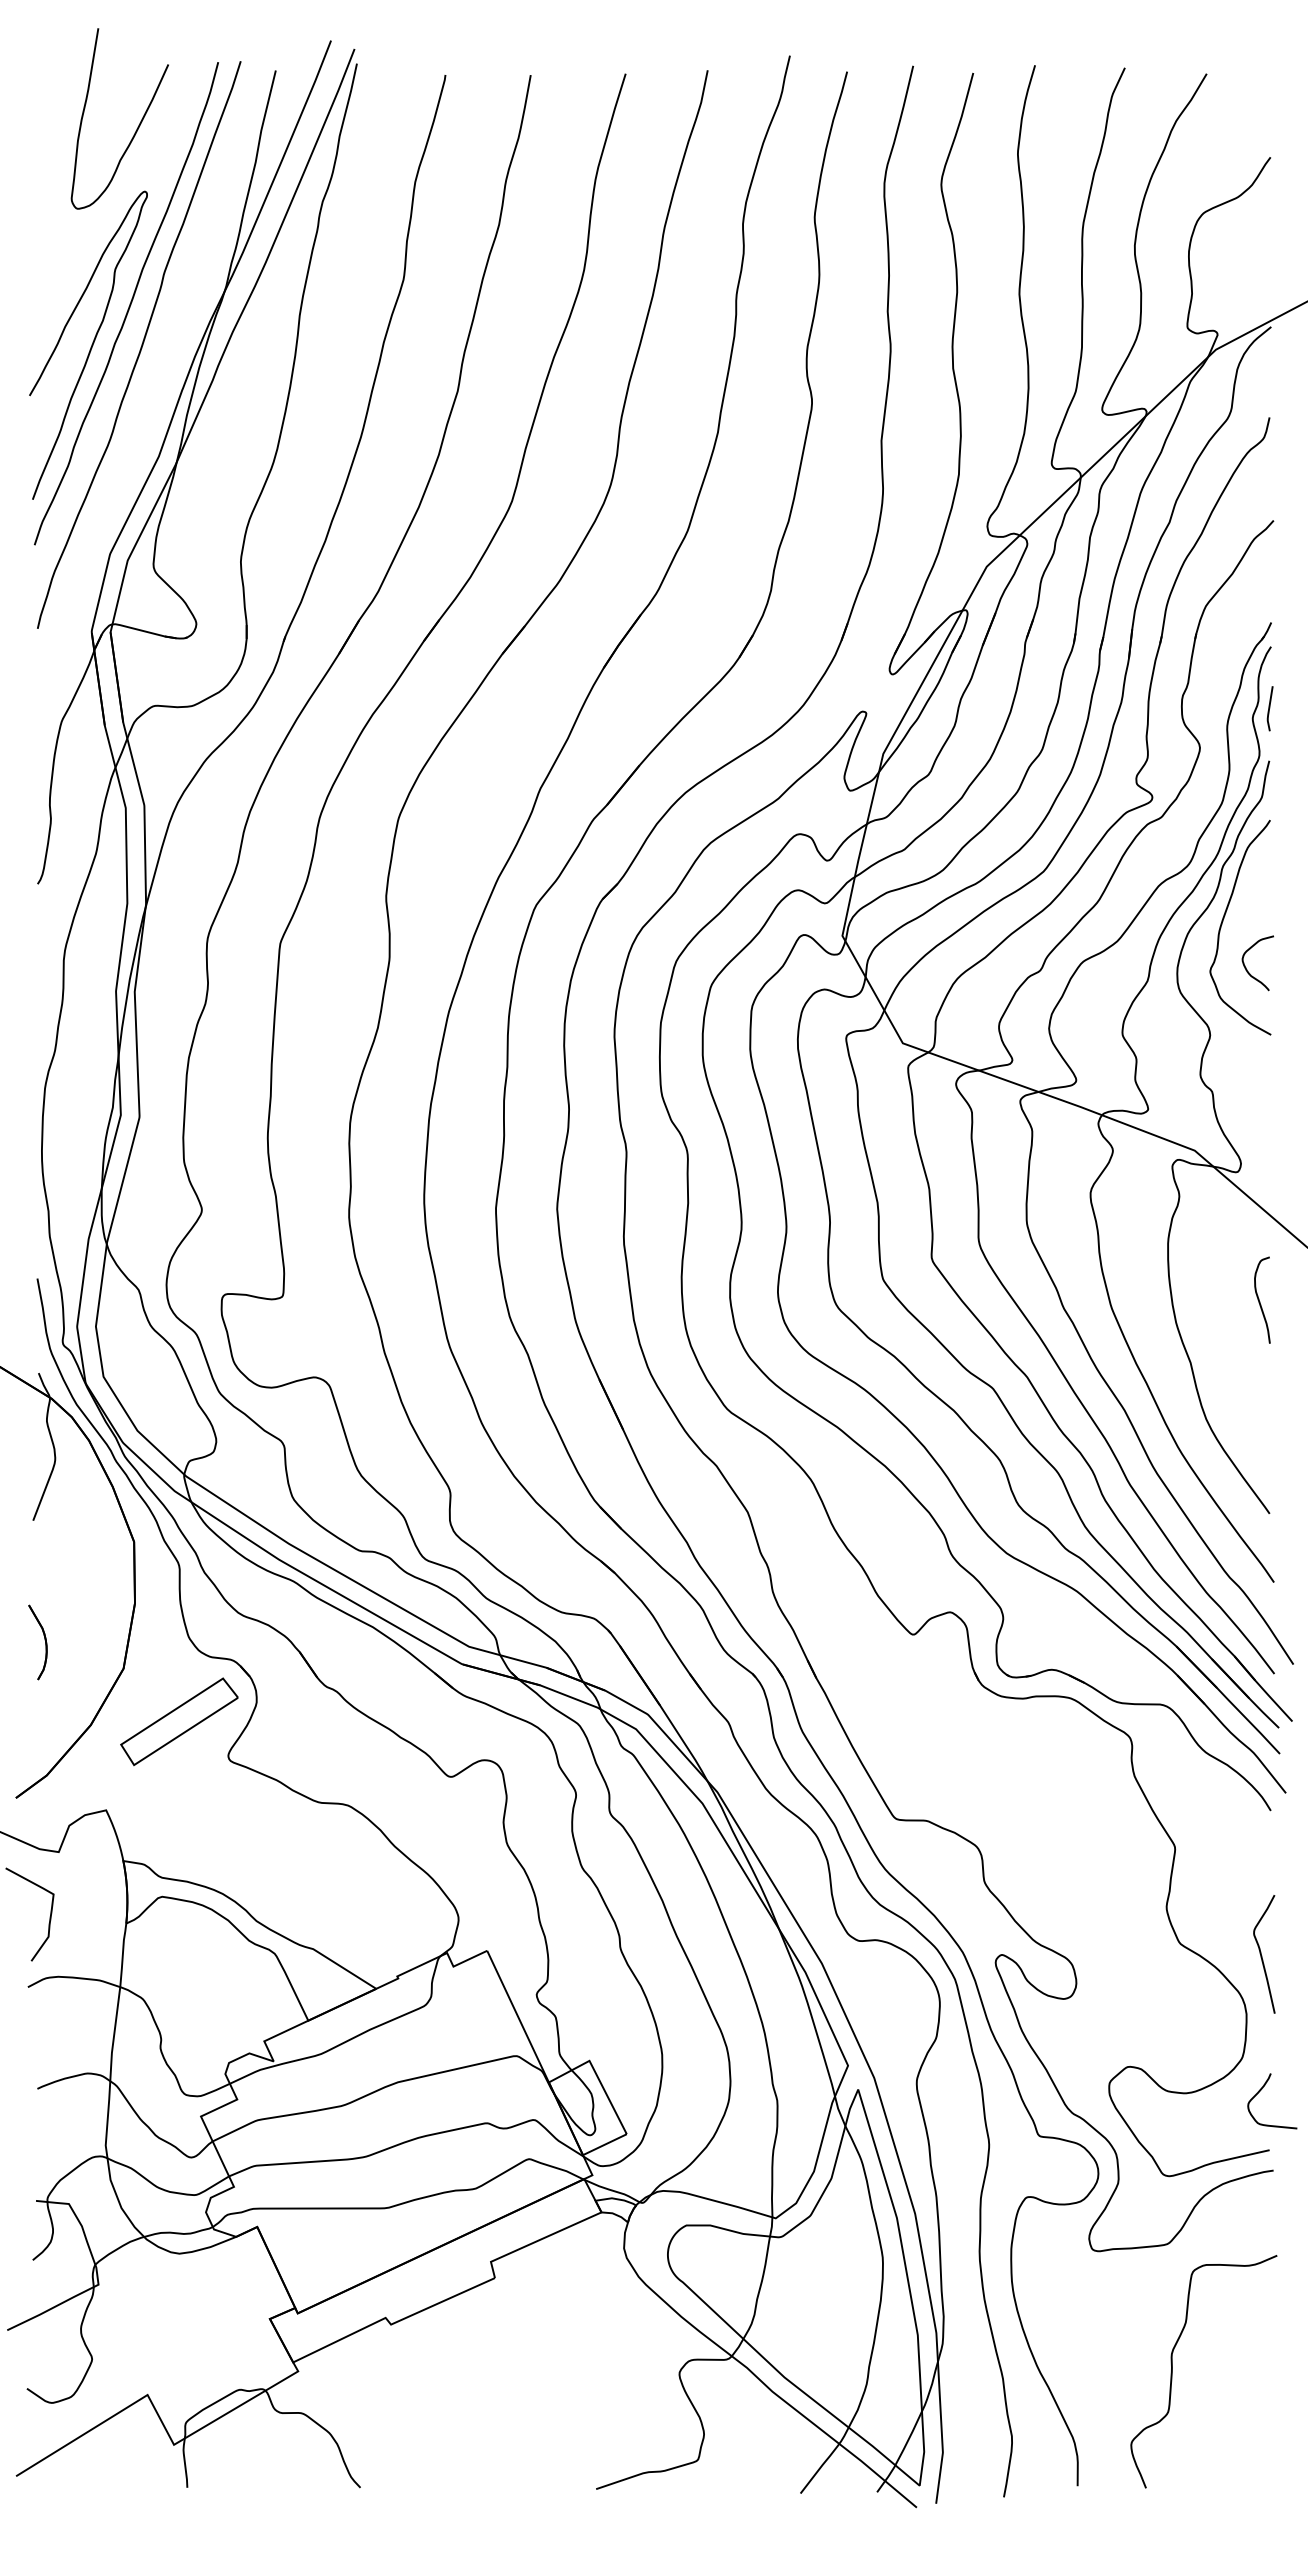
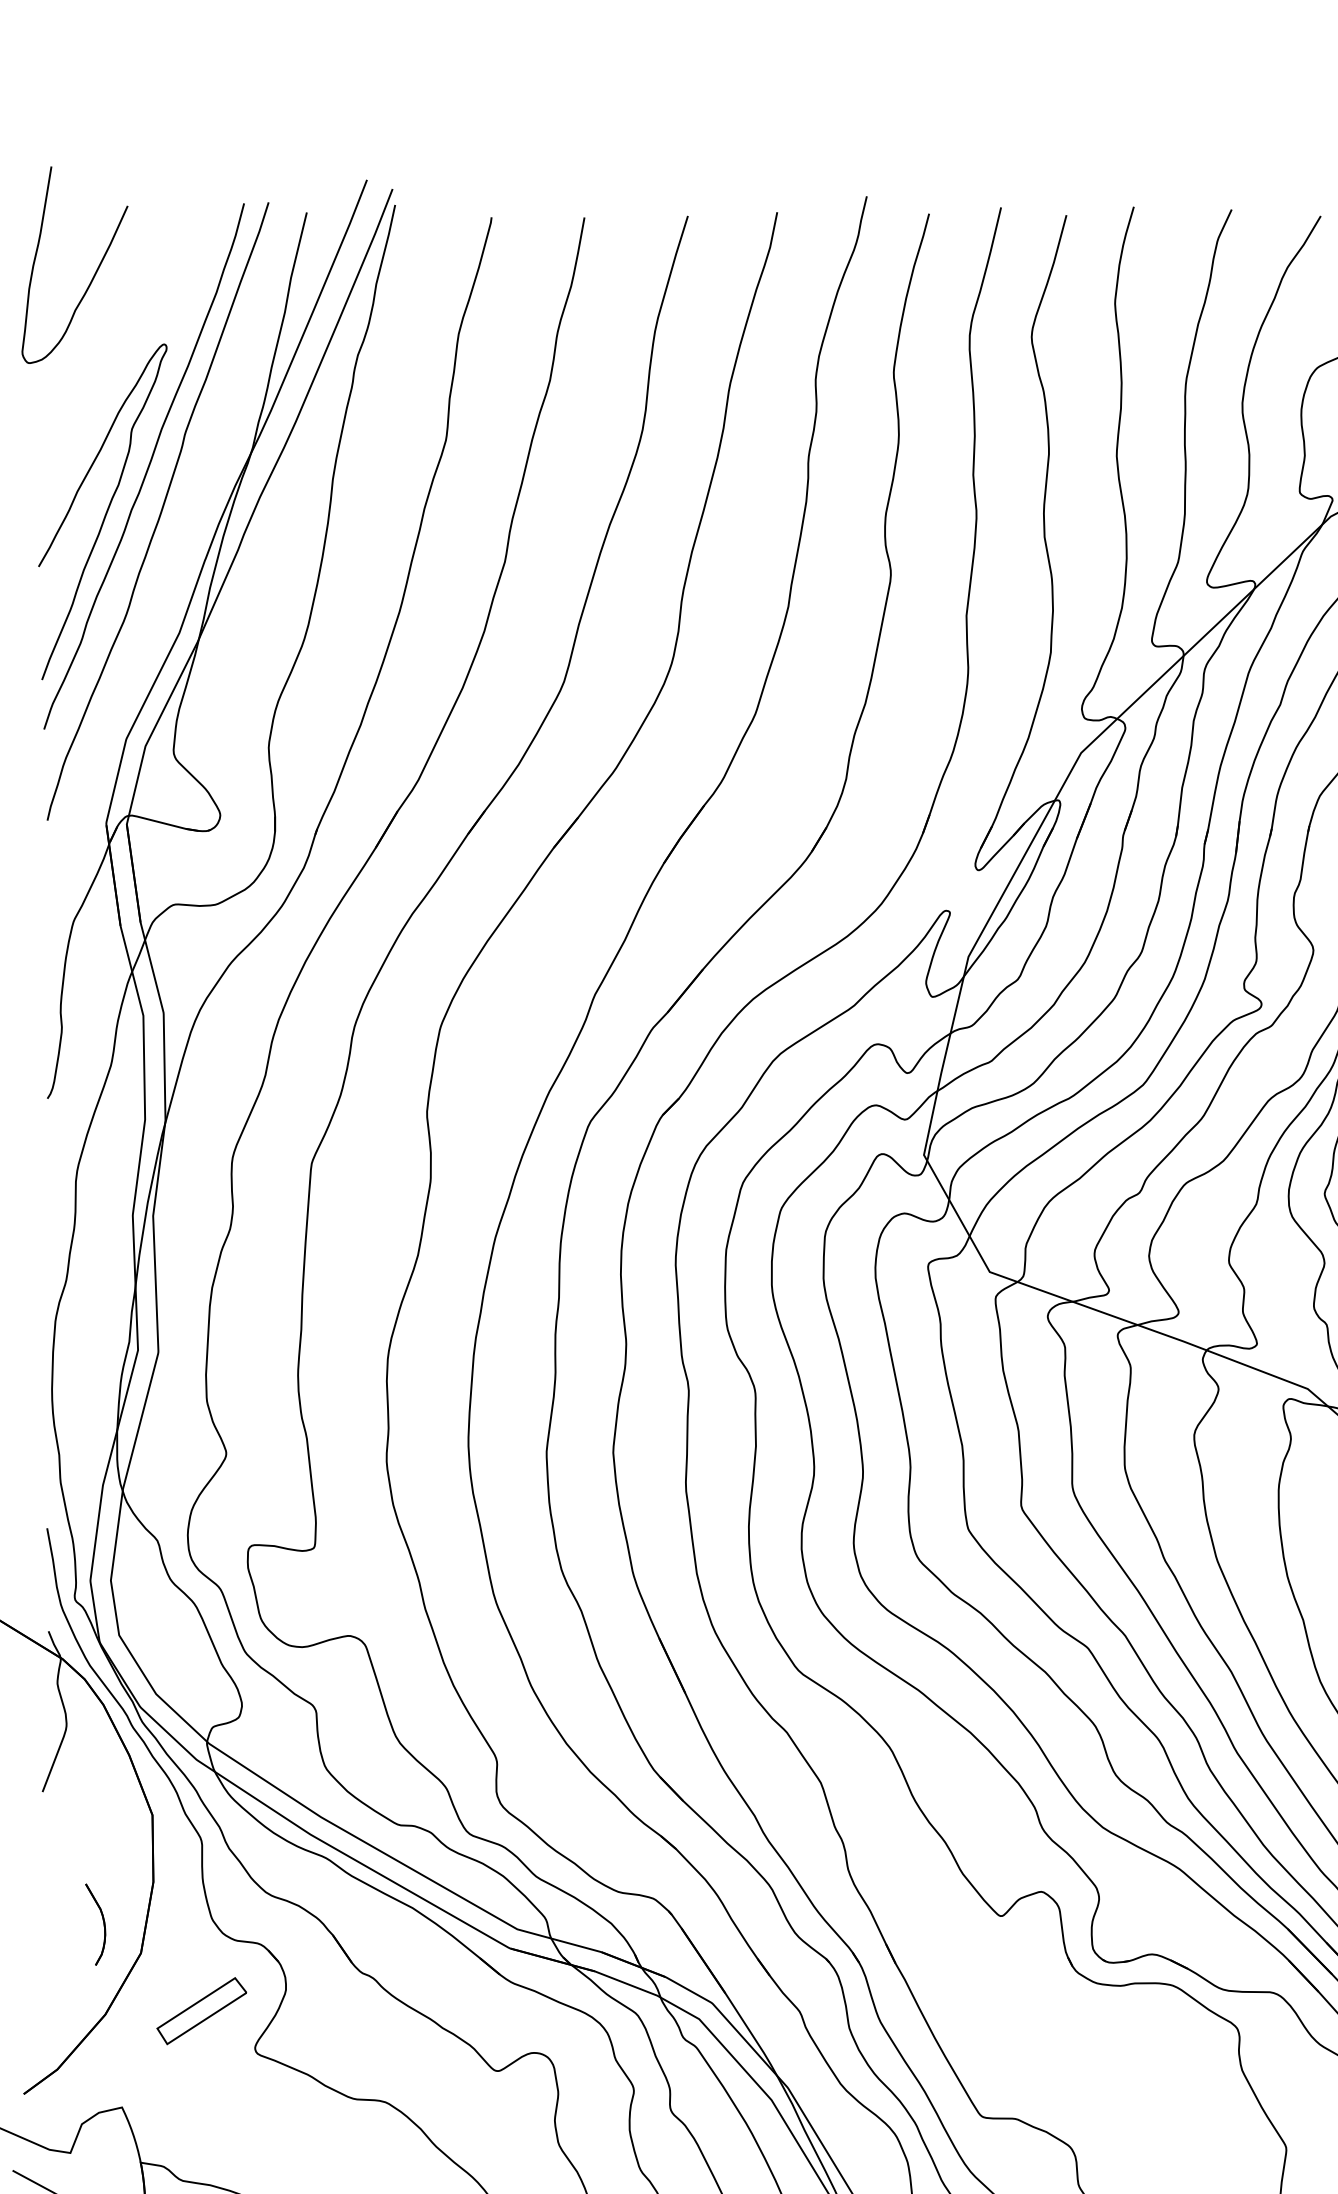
curve: (137, 127) -> (94, 274), moved
part: (44, 1640) -> (102, 1922), moved
part: (179, 1721) -> (201, 2010), size x0.7

